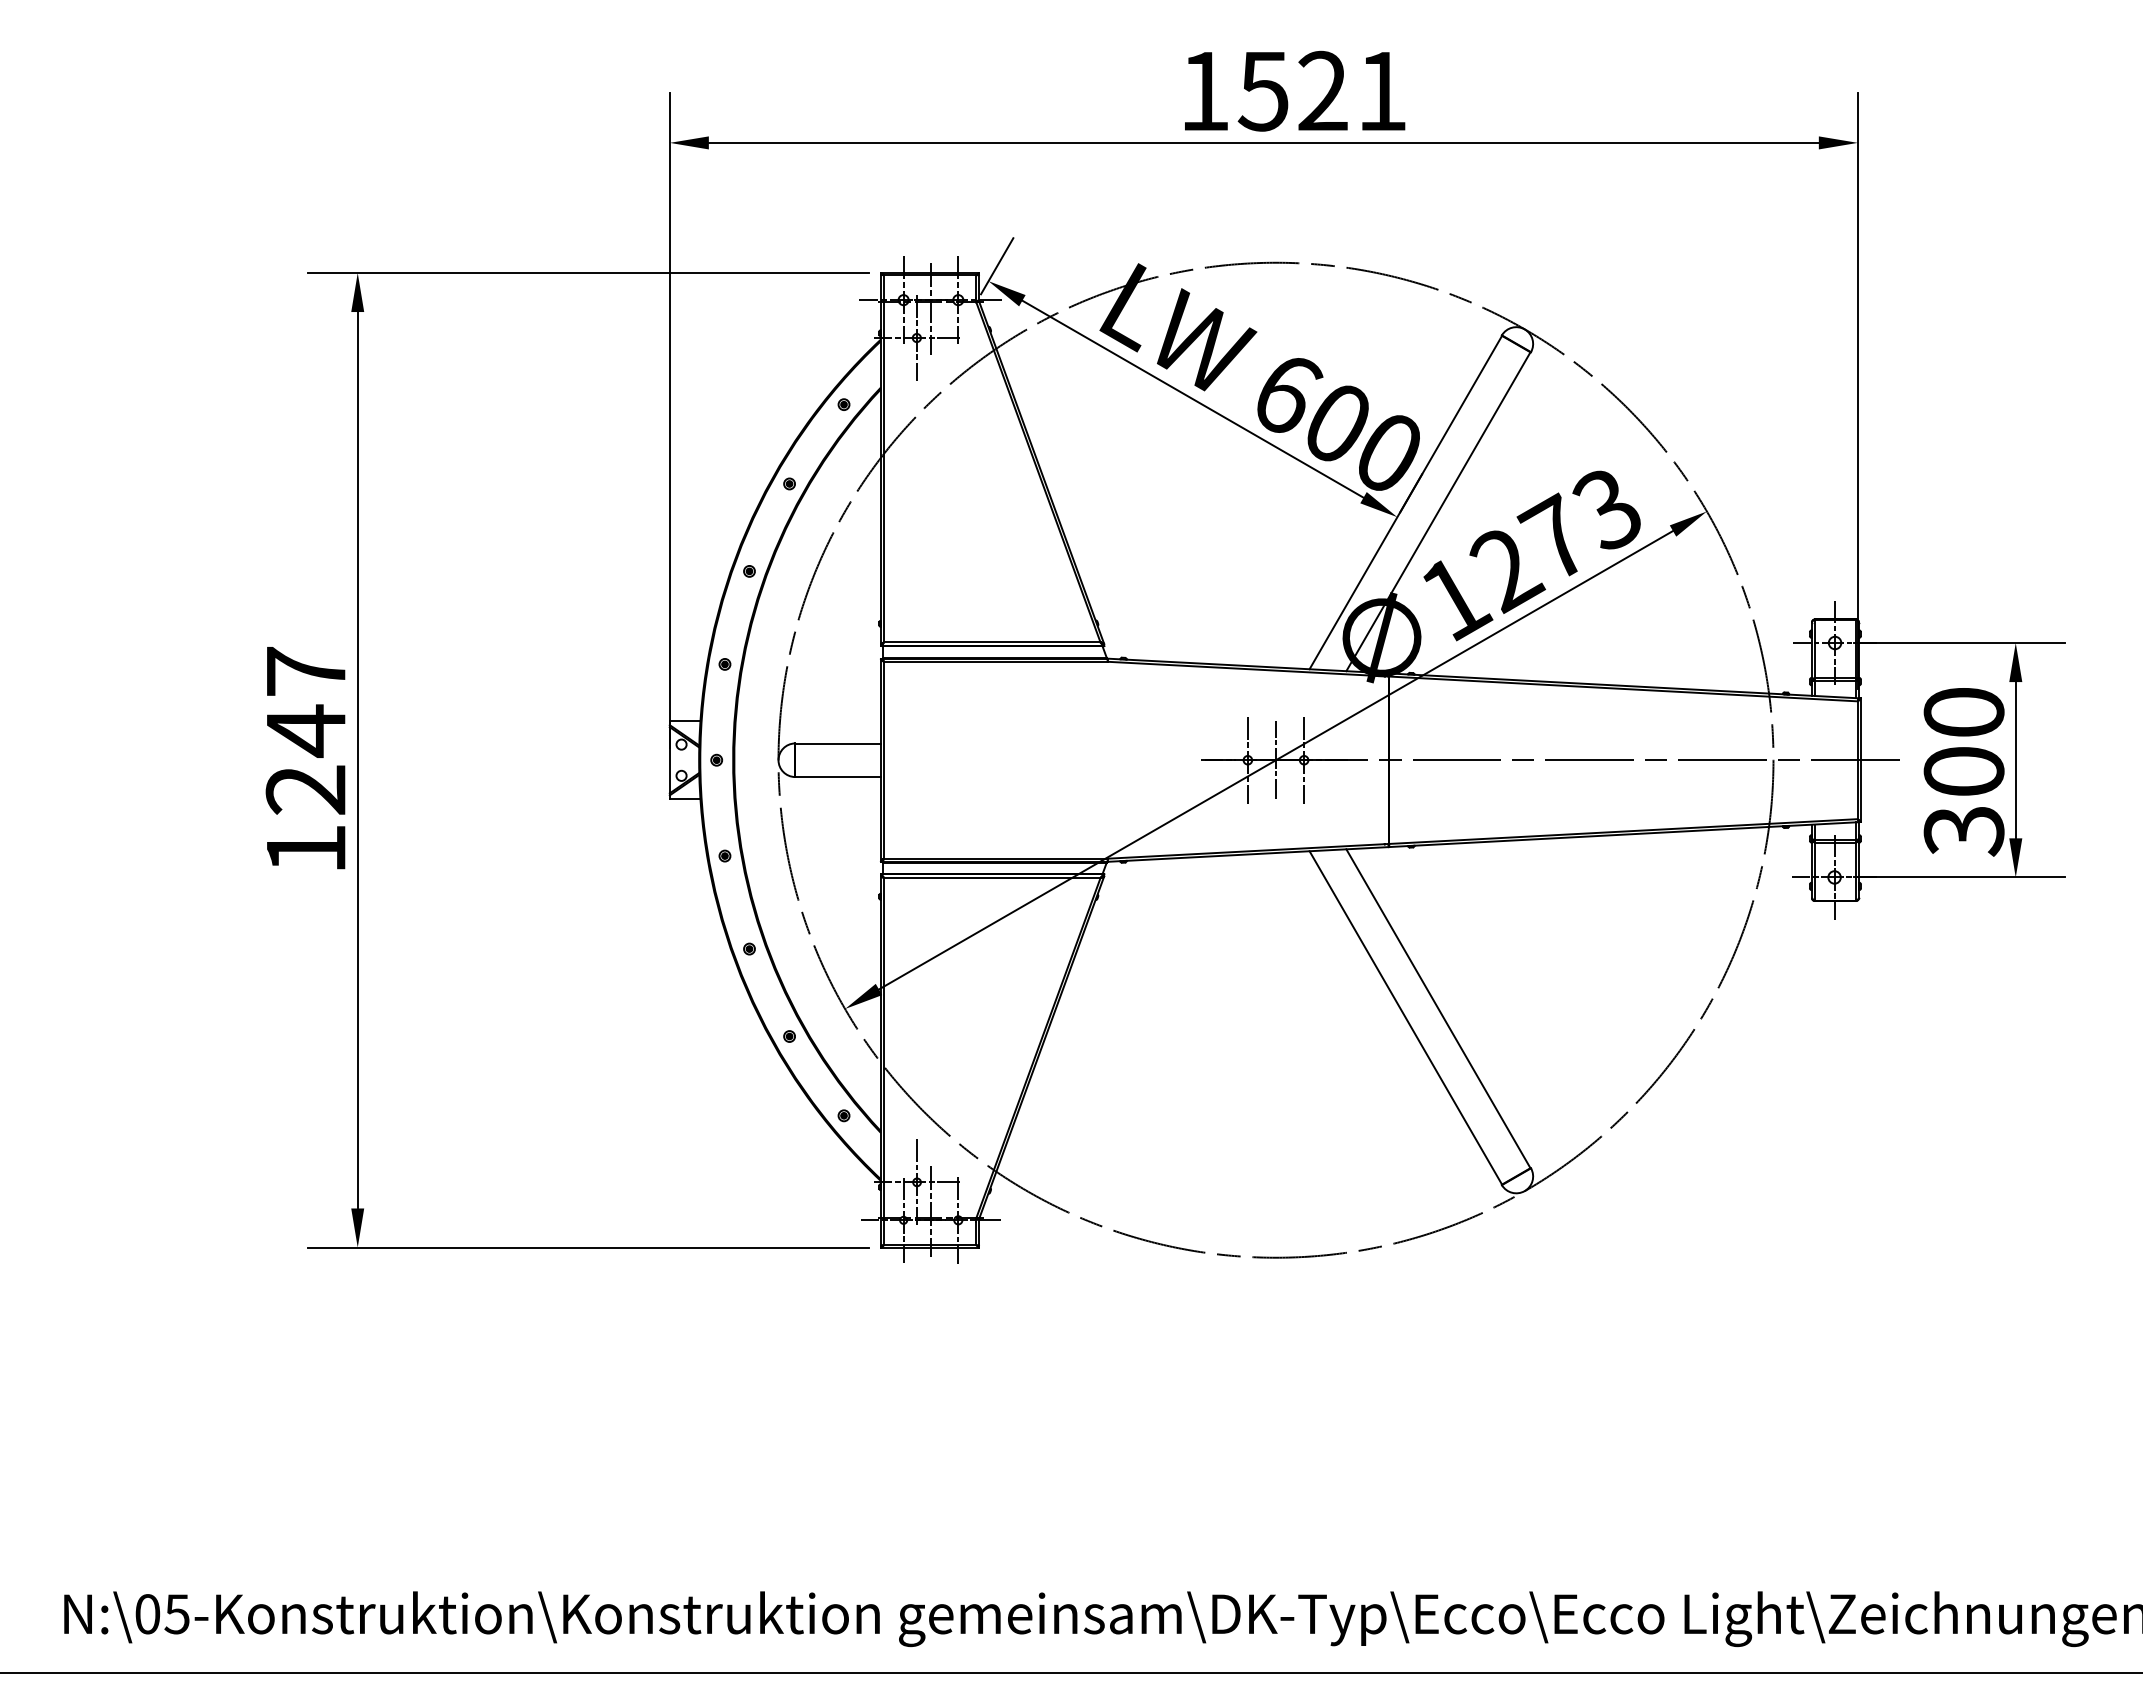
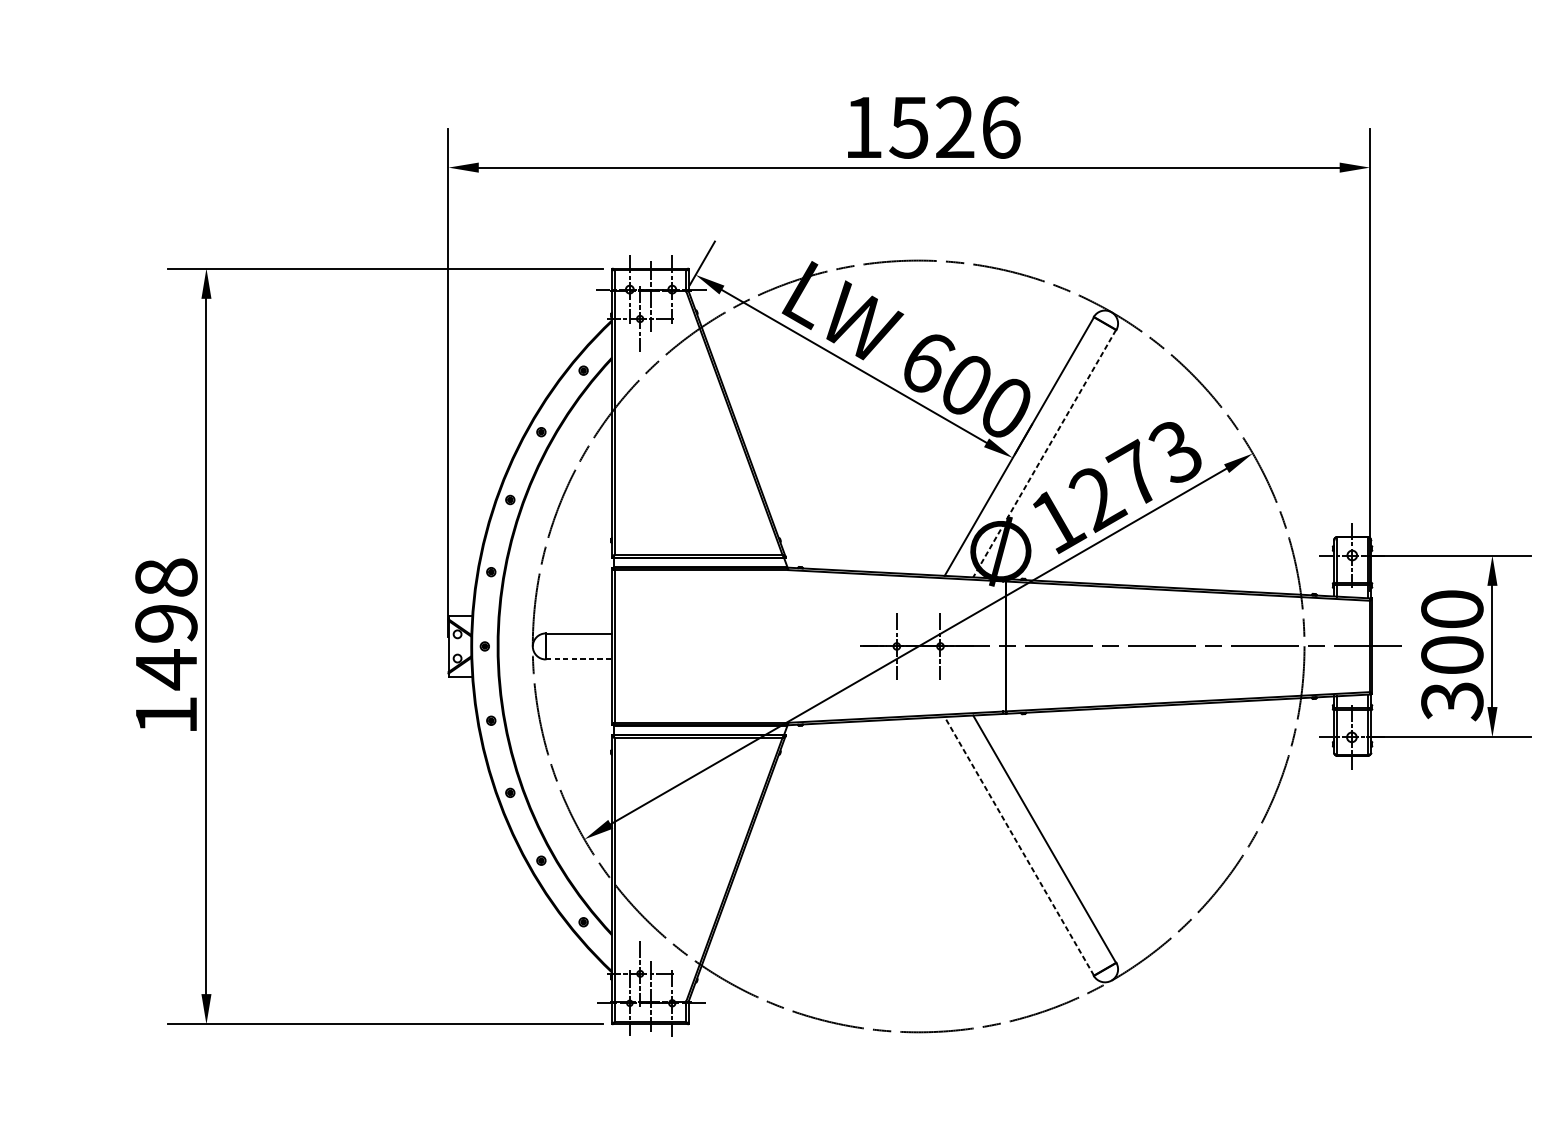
text: (1383, 90) -> (1002, 126), 1521 -> 1526
line: (1438, 512) -> (1044, 454), solid -> dashed
text: (305, 731) -> (165, 624), 1247 -> 1498
line: (1276, 760) -> (919, 646), removed
line: (838, 776) -> (579, 659), solid -> dashed
line: (1405, 1017) -> (1019, 845), solid -> dashed

